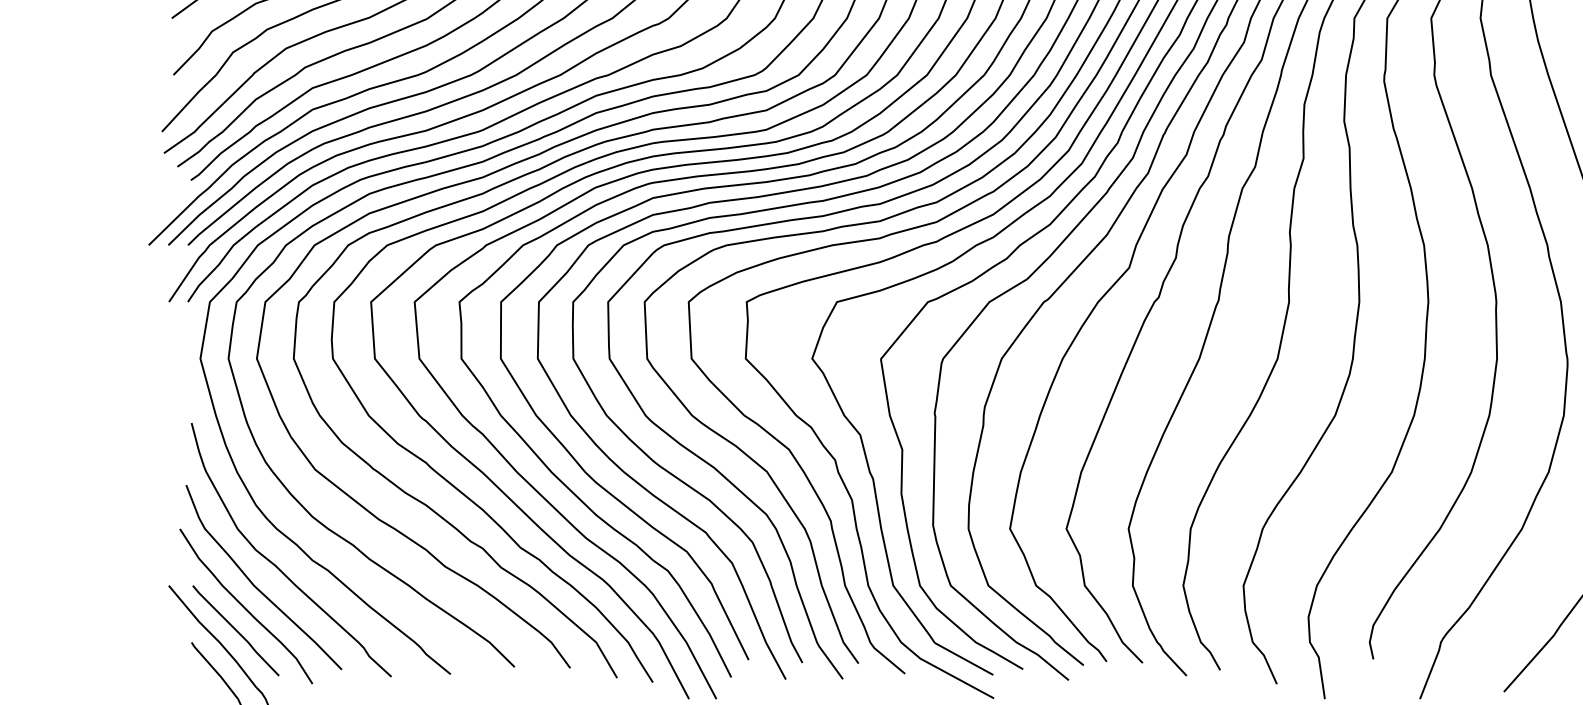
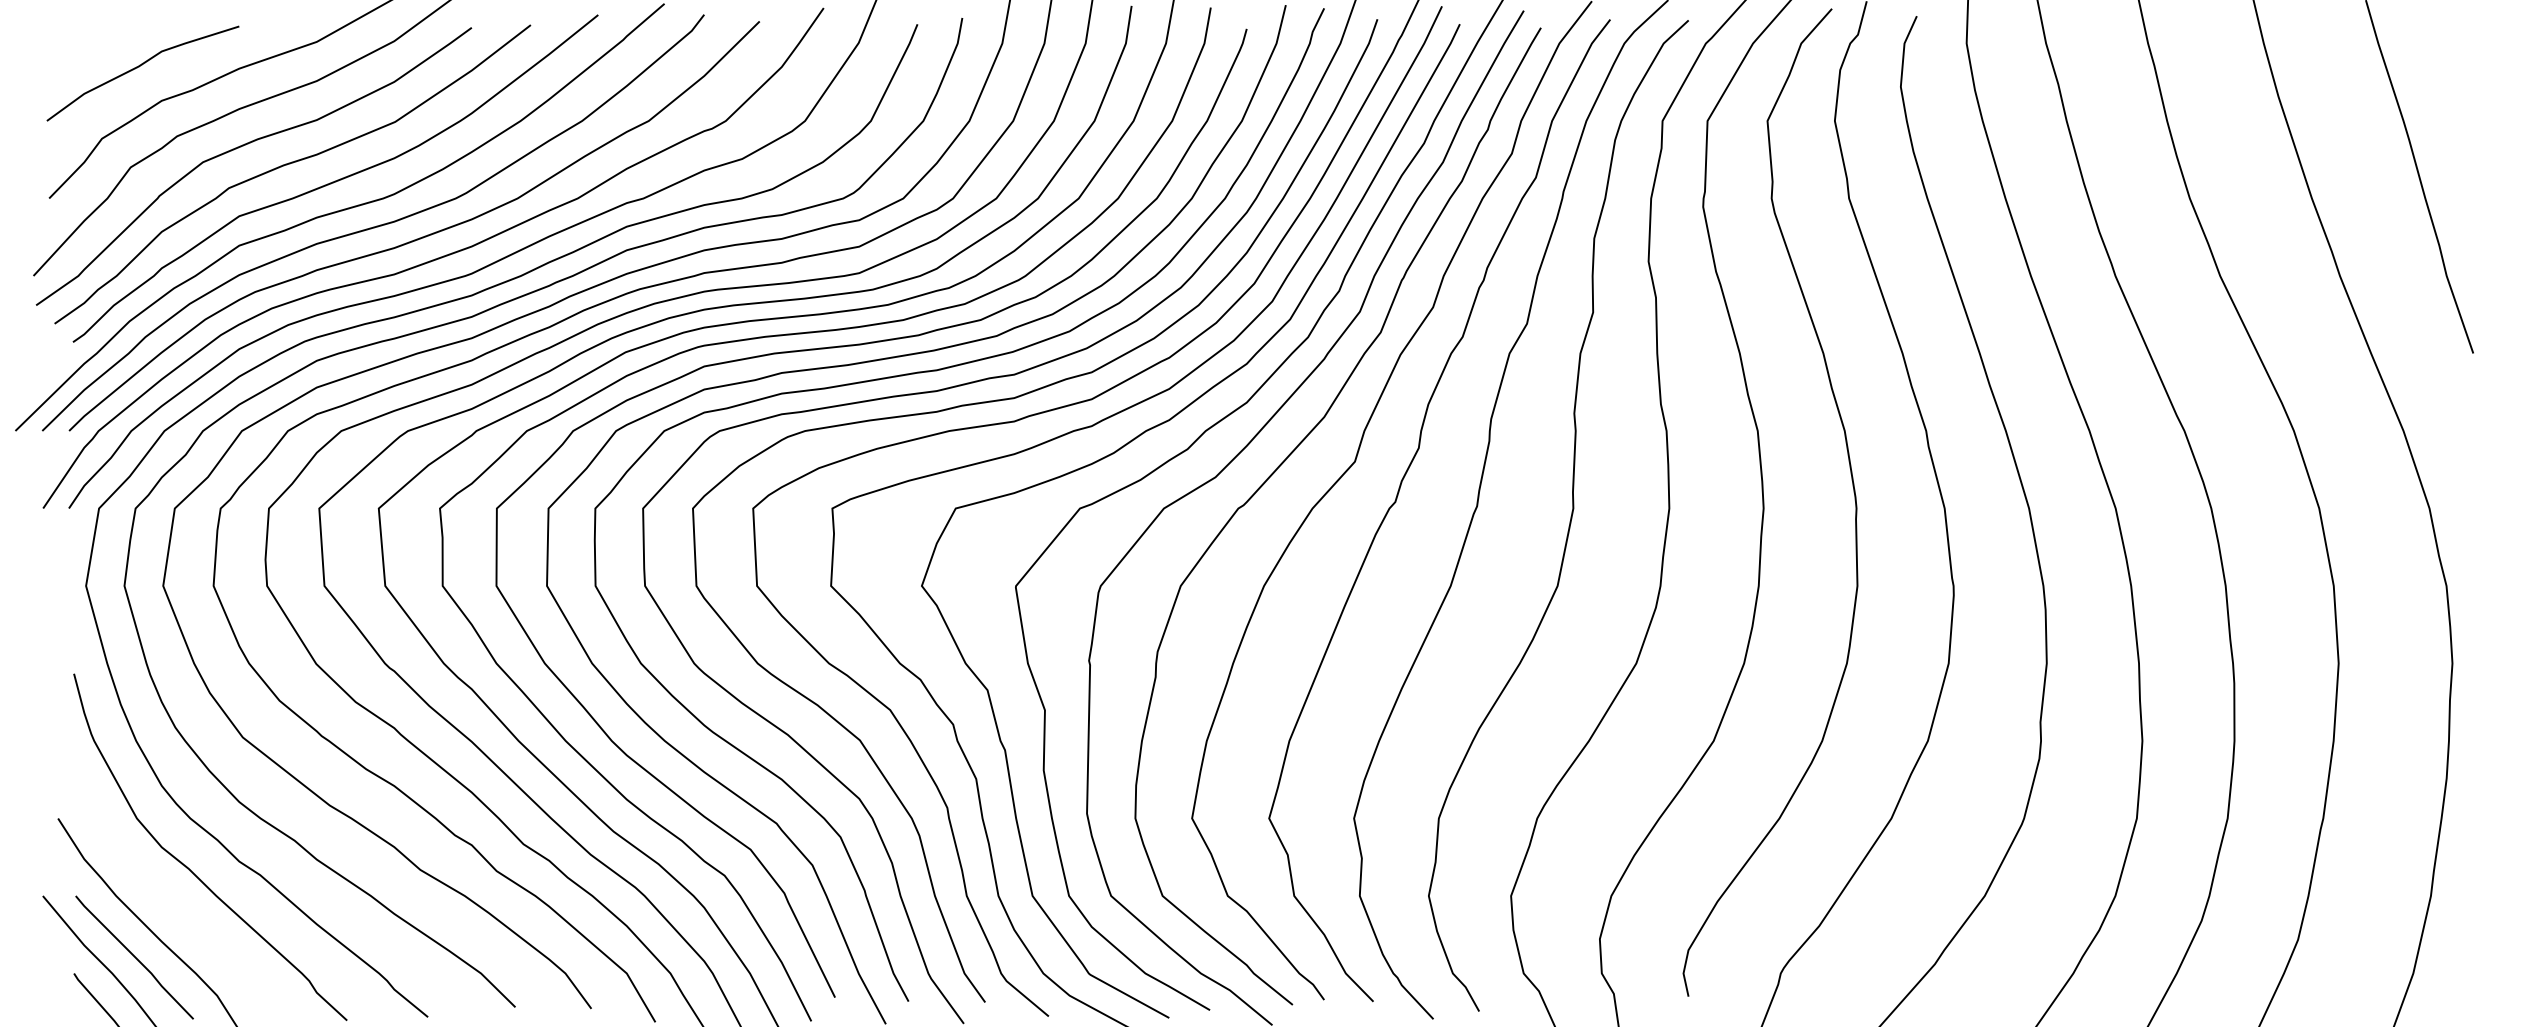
curve: (254, 585) -> (160, 895), removed

